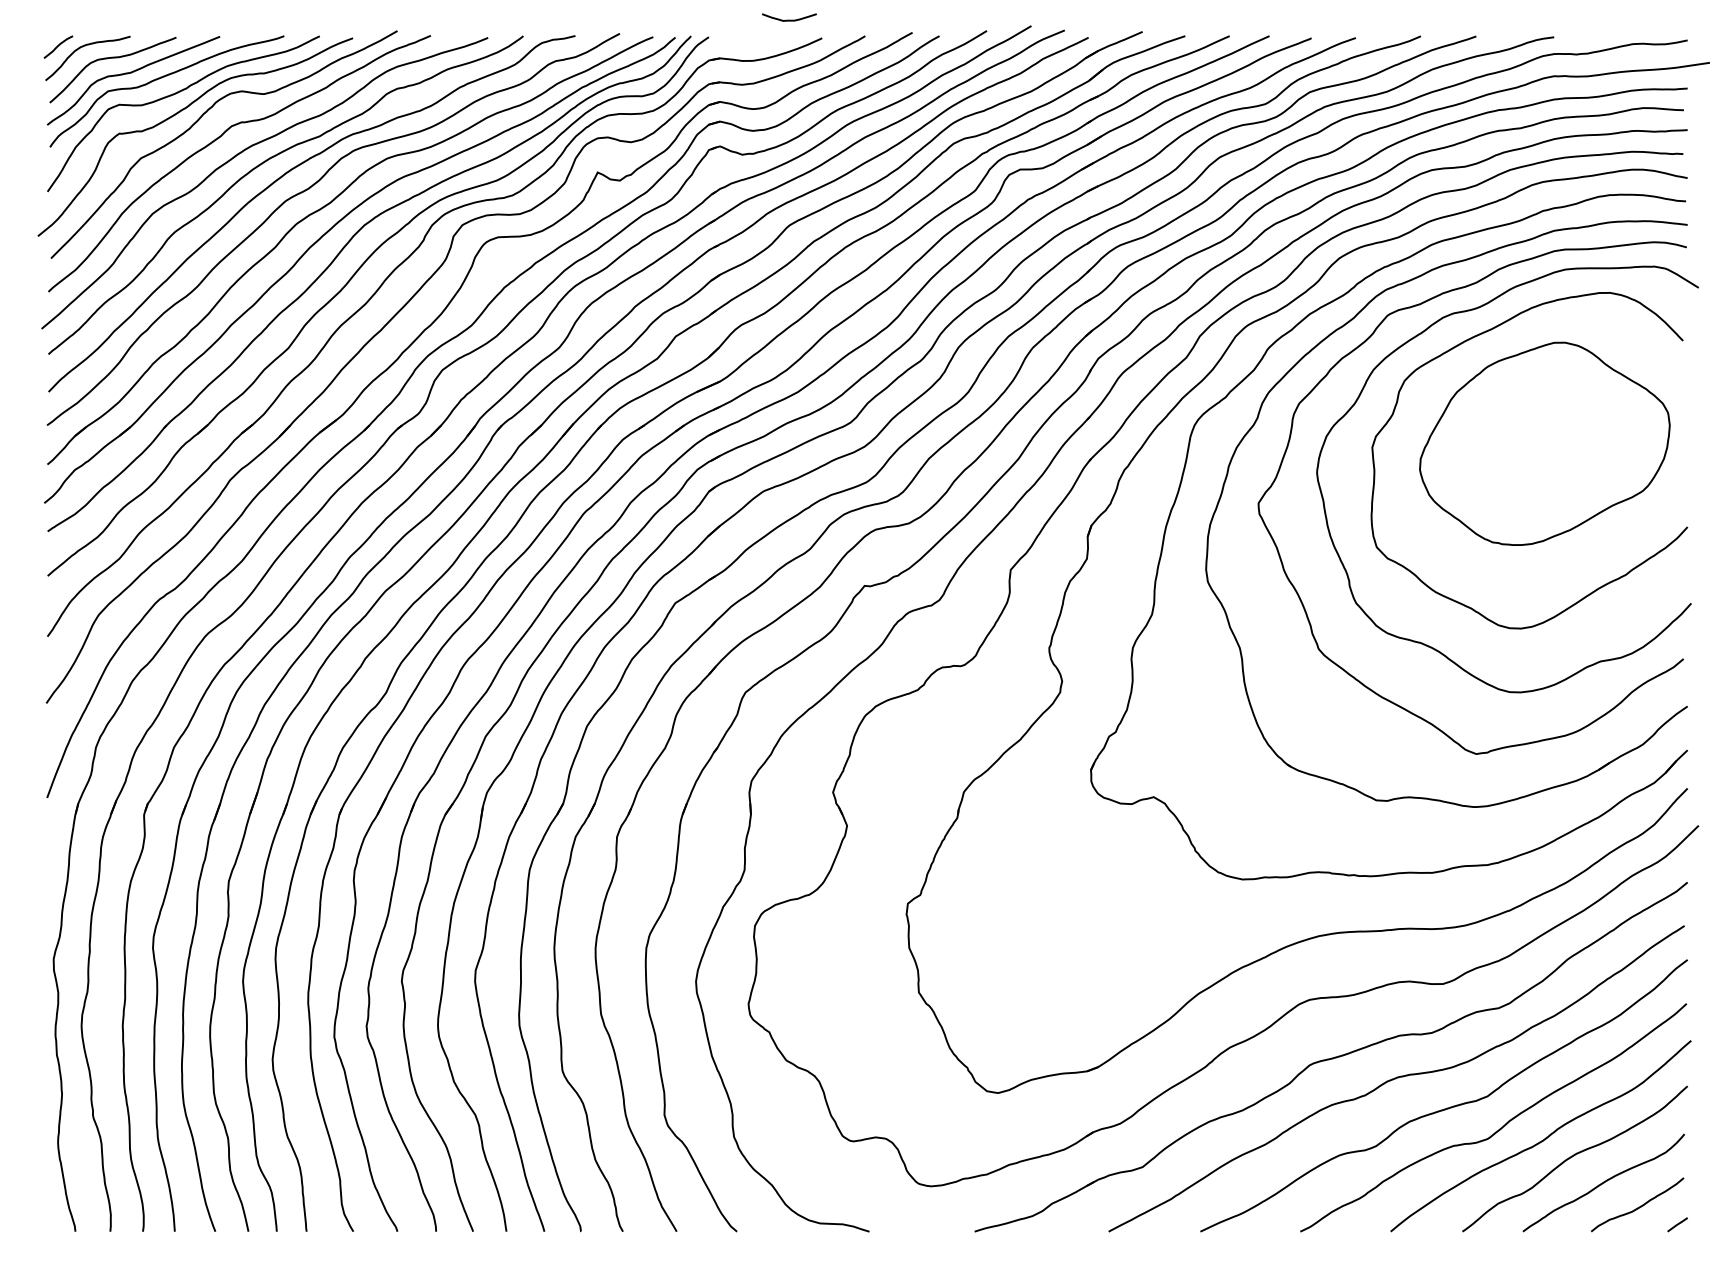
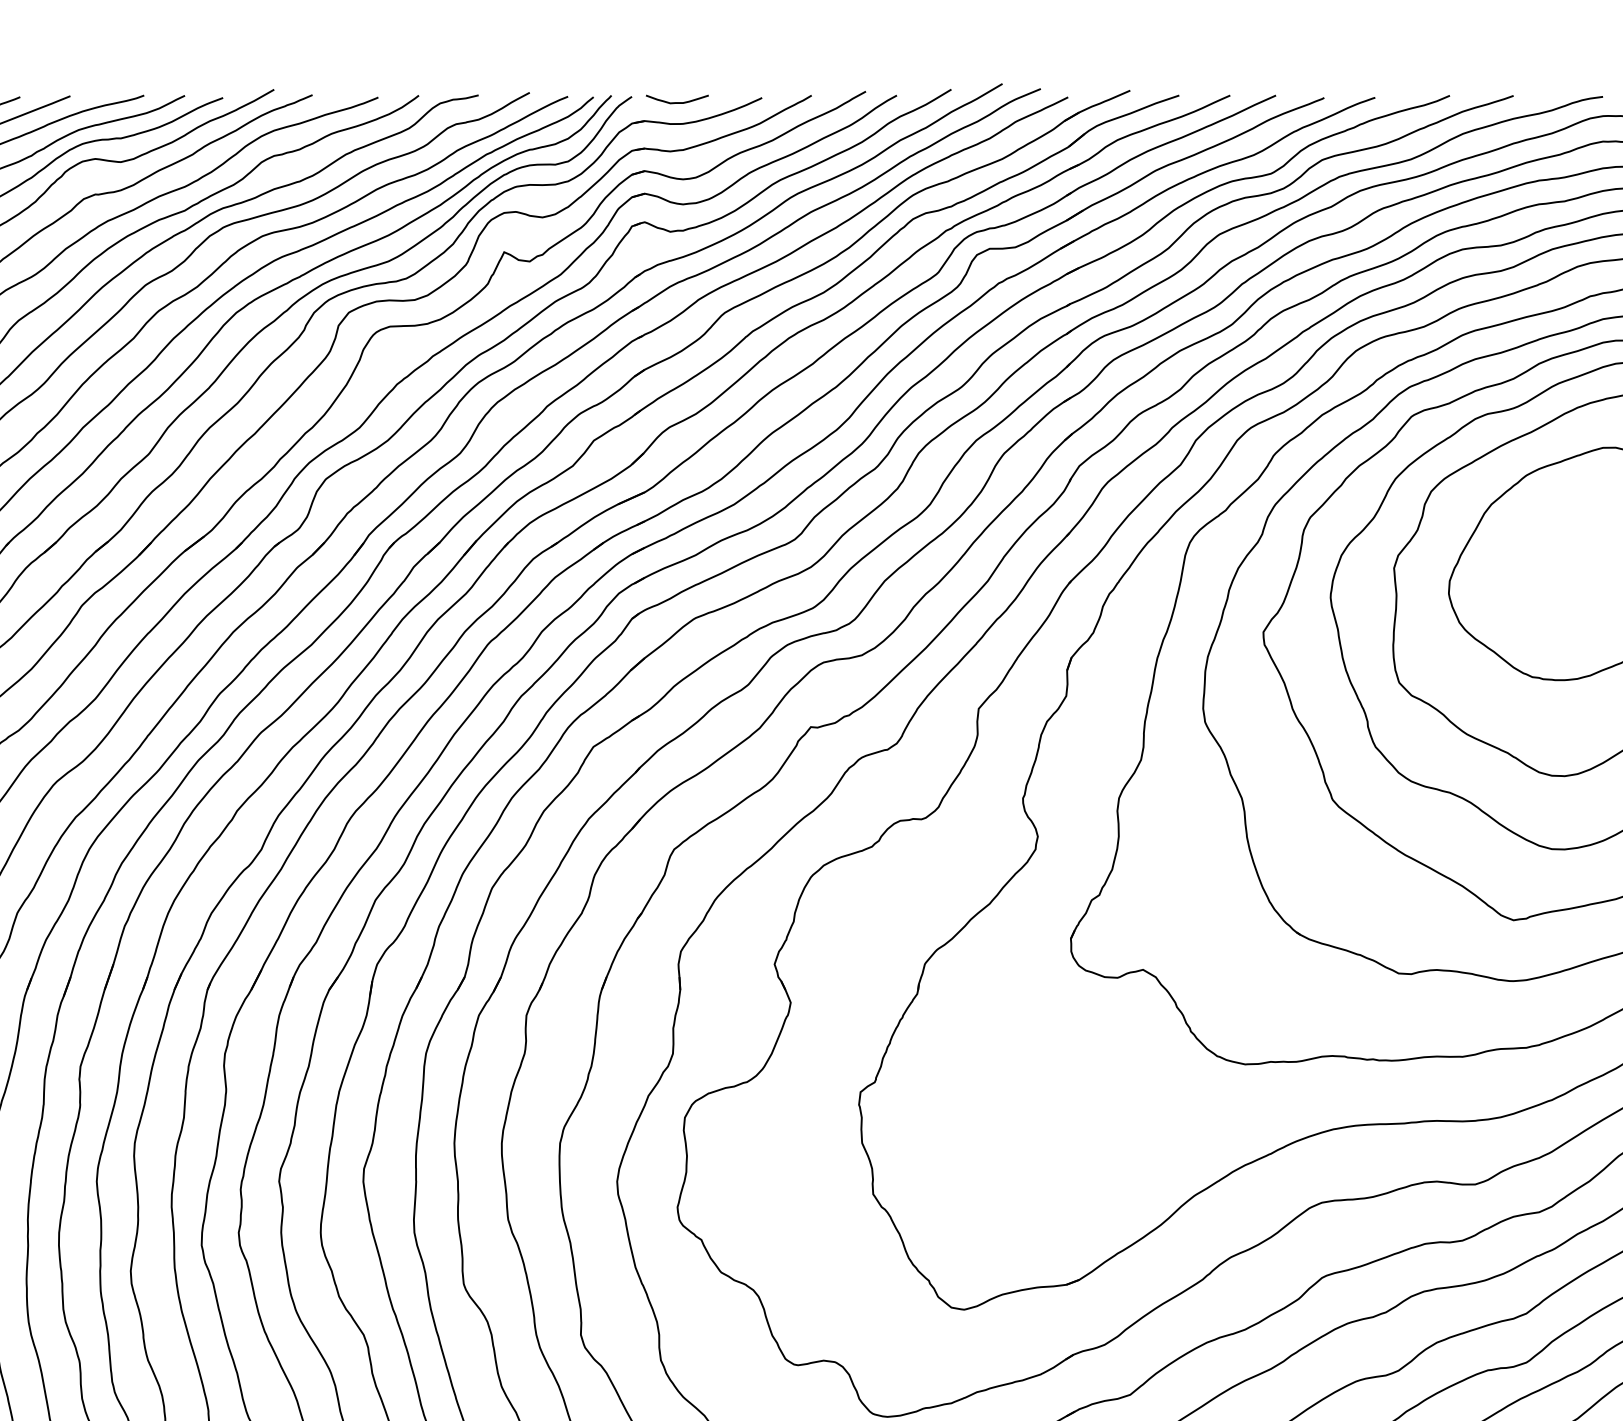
curve: (789, 19) -> (677, 101), moved

